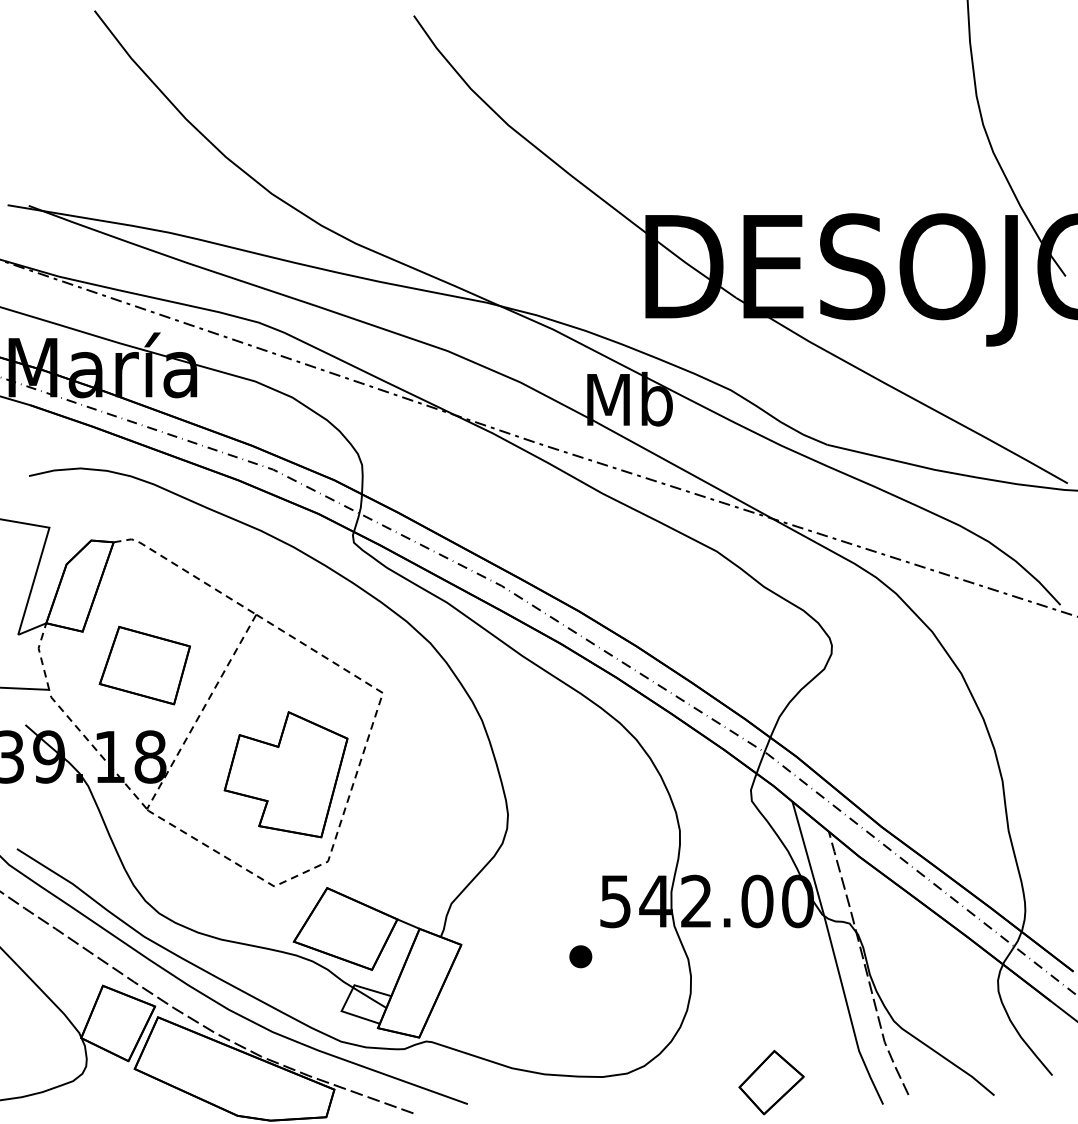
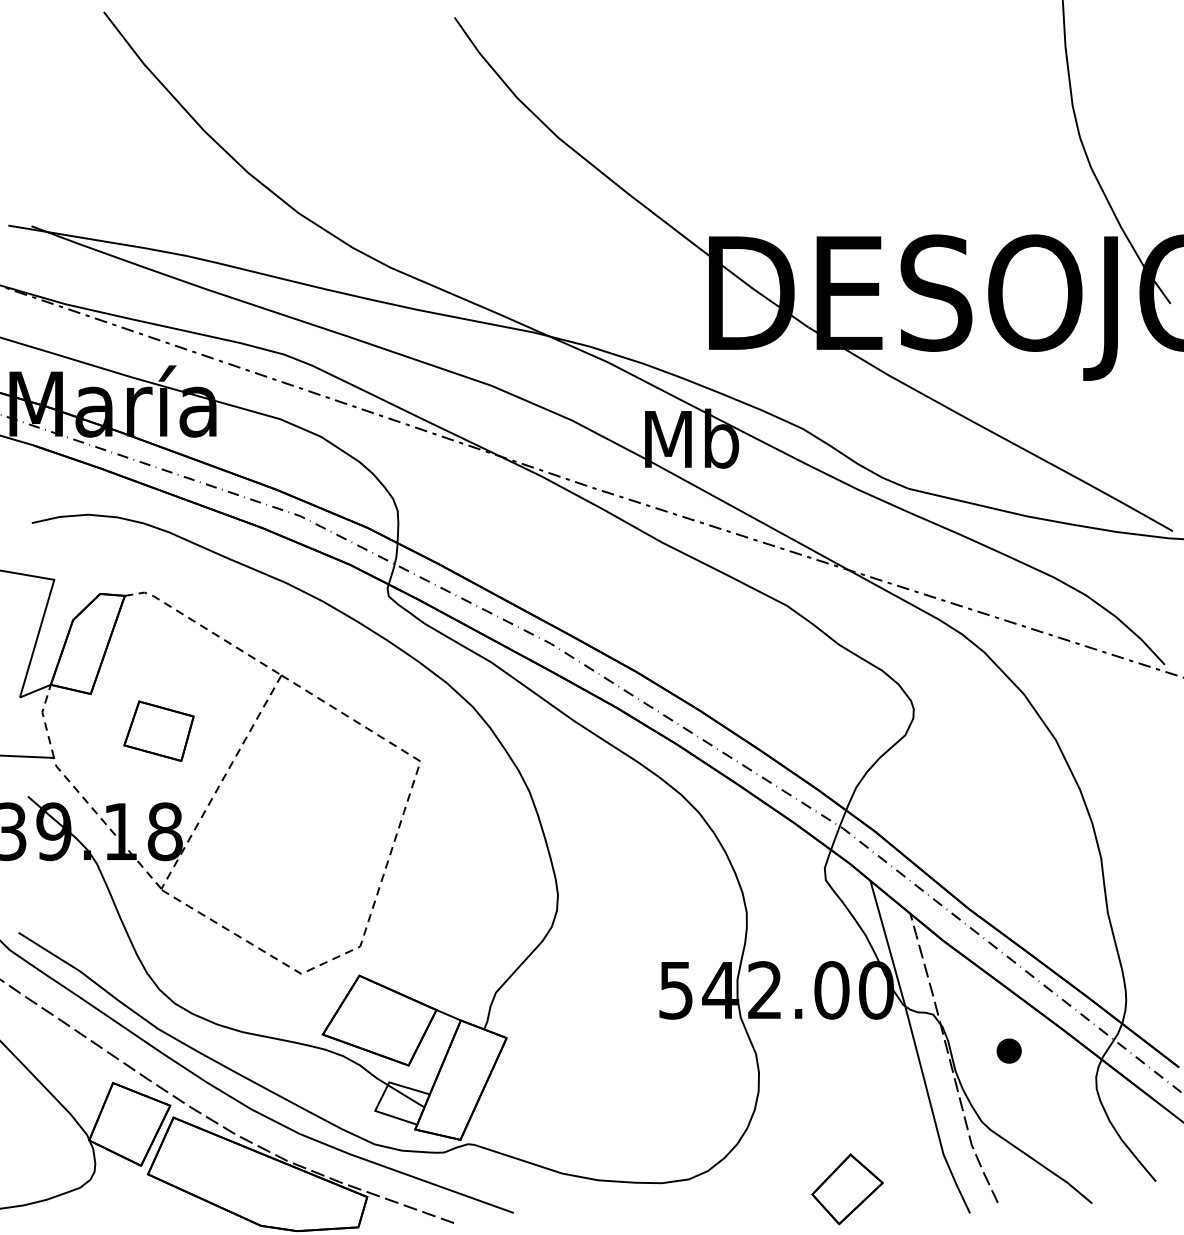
part: (144, 665) -> (158, 731), size x0.7
part: (285, 774) -> (313, 850), removed
part: (580, 956) -> (1008, 1050), moved

